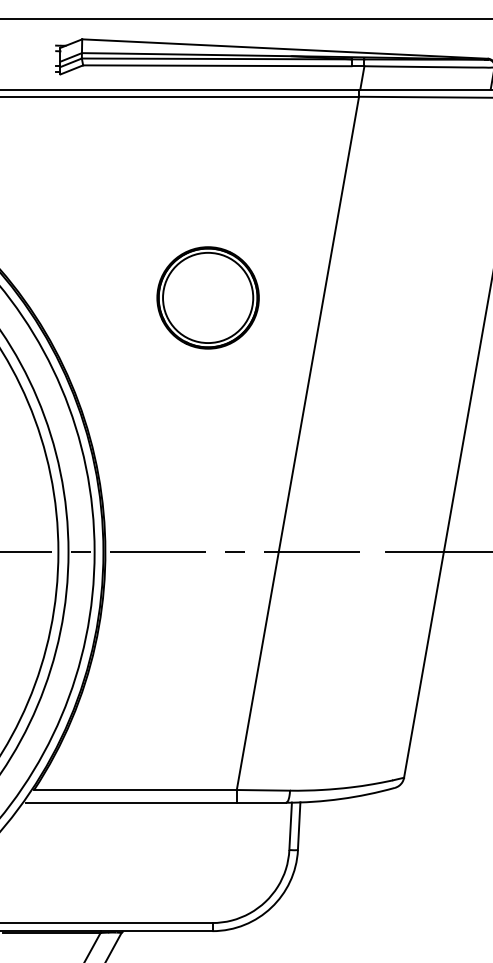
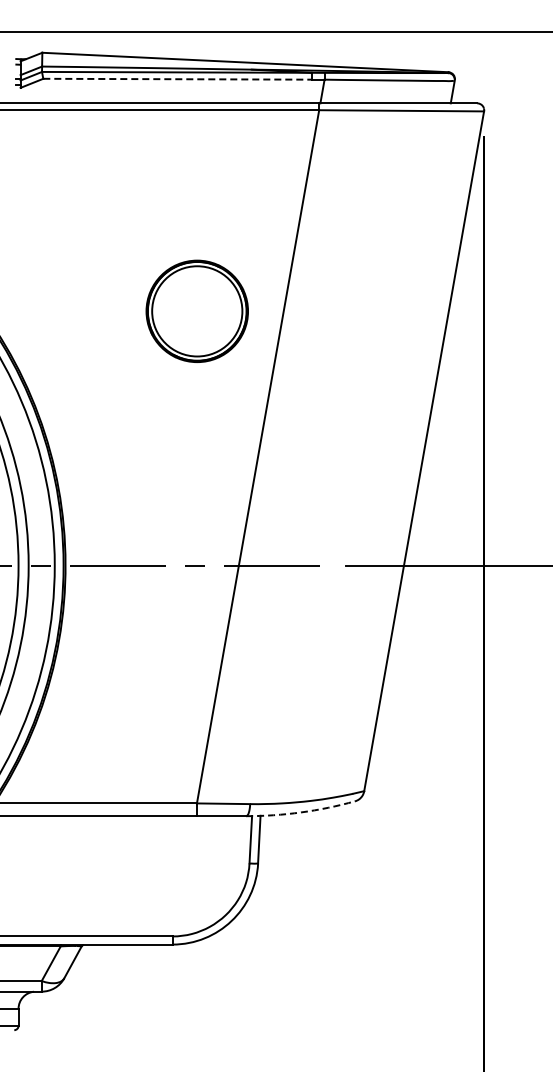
line: (217, 66) -> (177, 79), solid -> dashed
part: (207, 297) -> (196, 310), moved
arc: (341, 799) -> (301, 812), solid -> dashed

